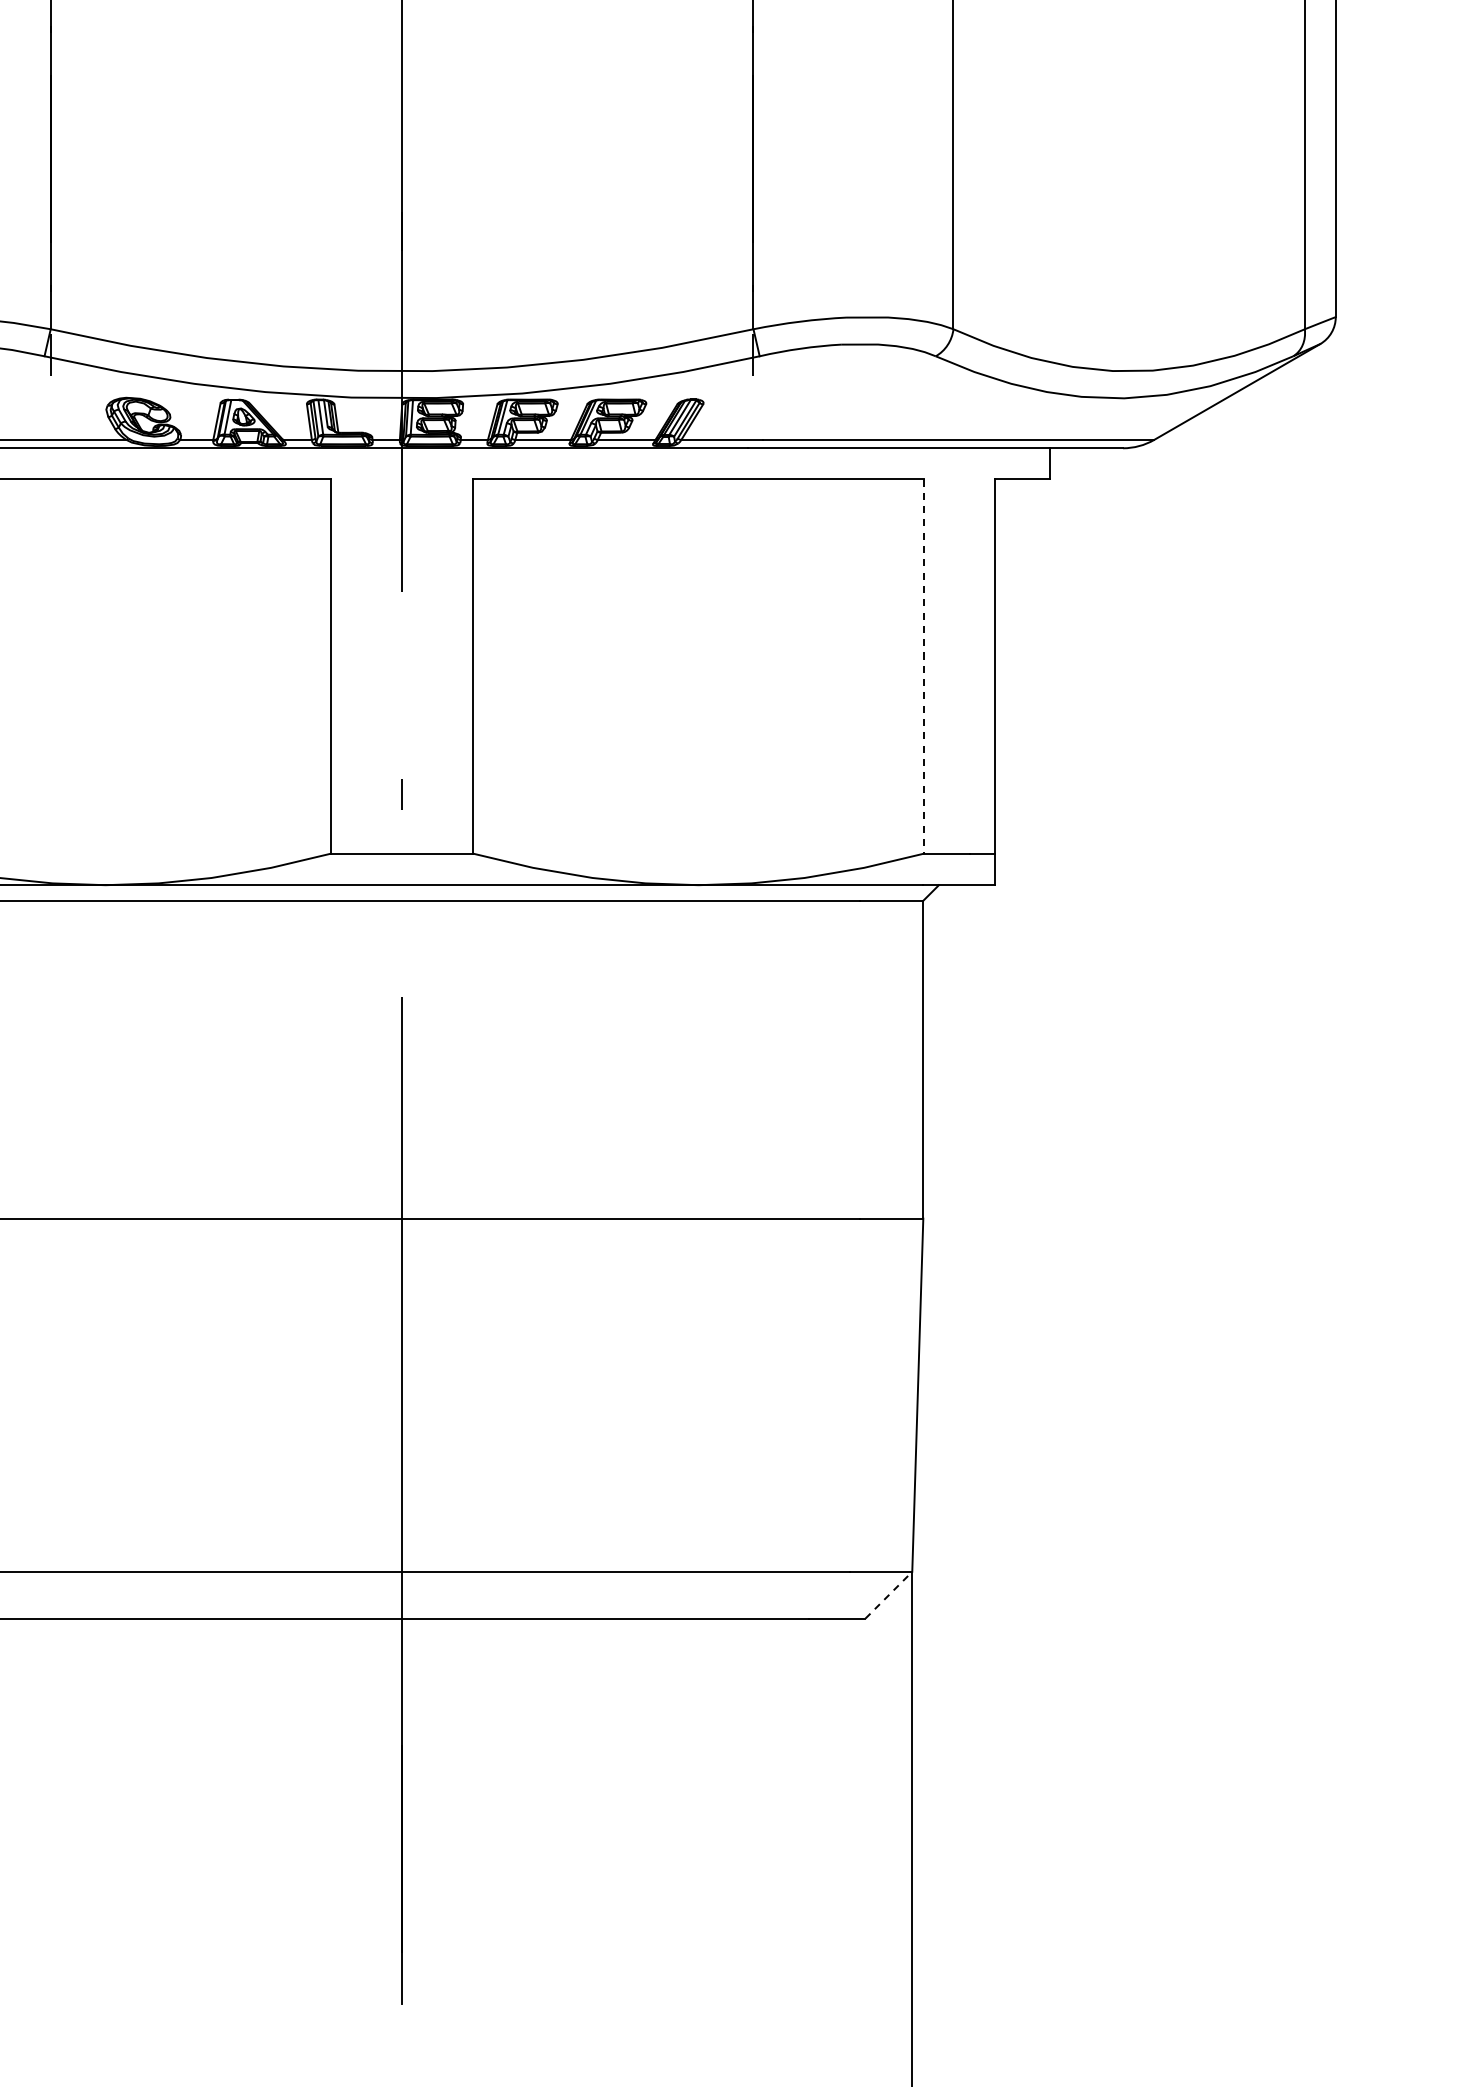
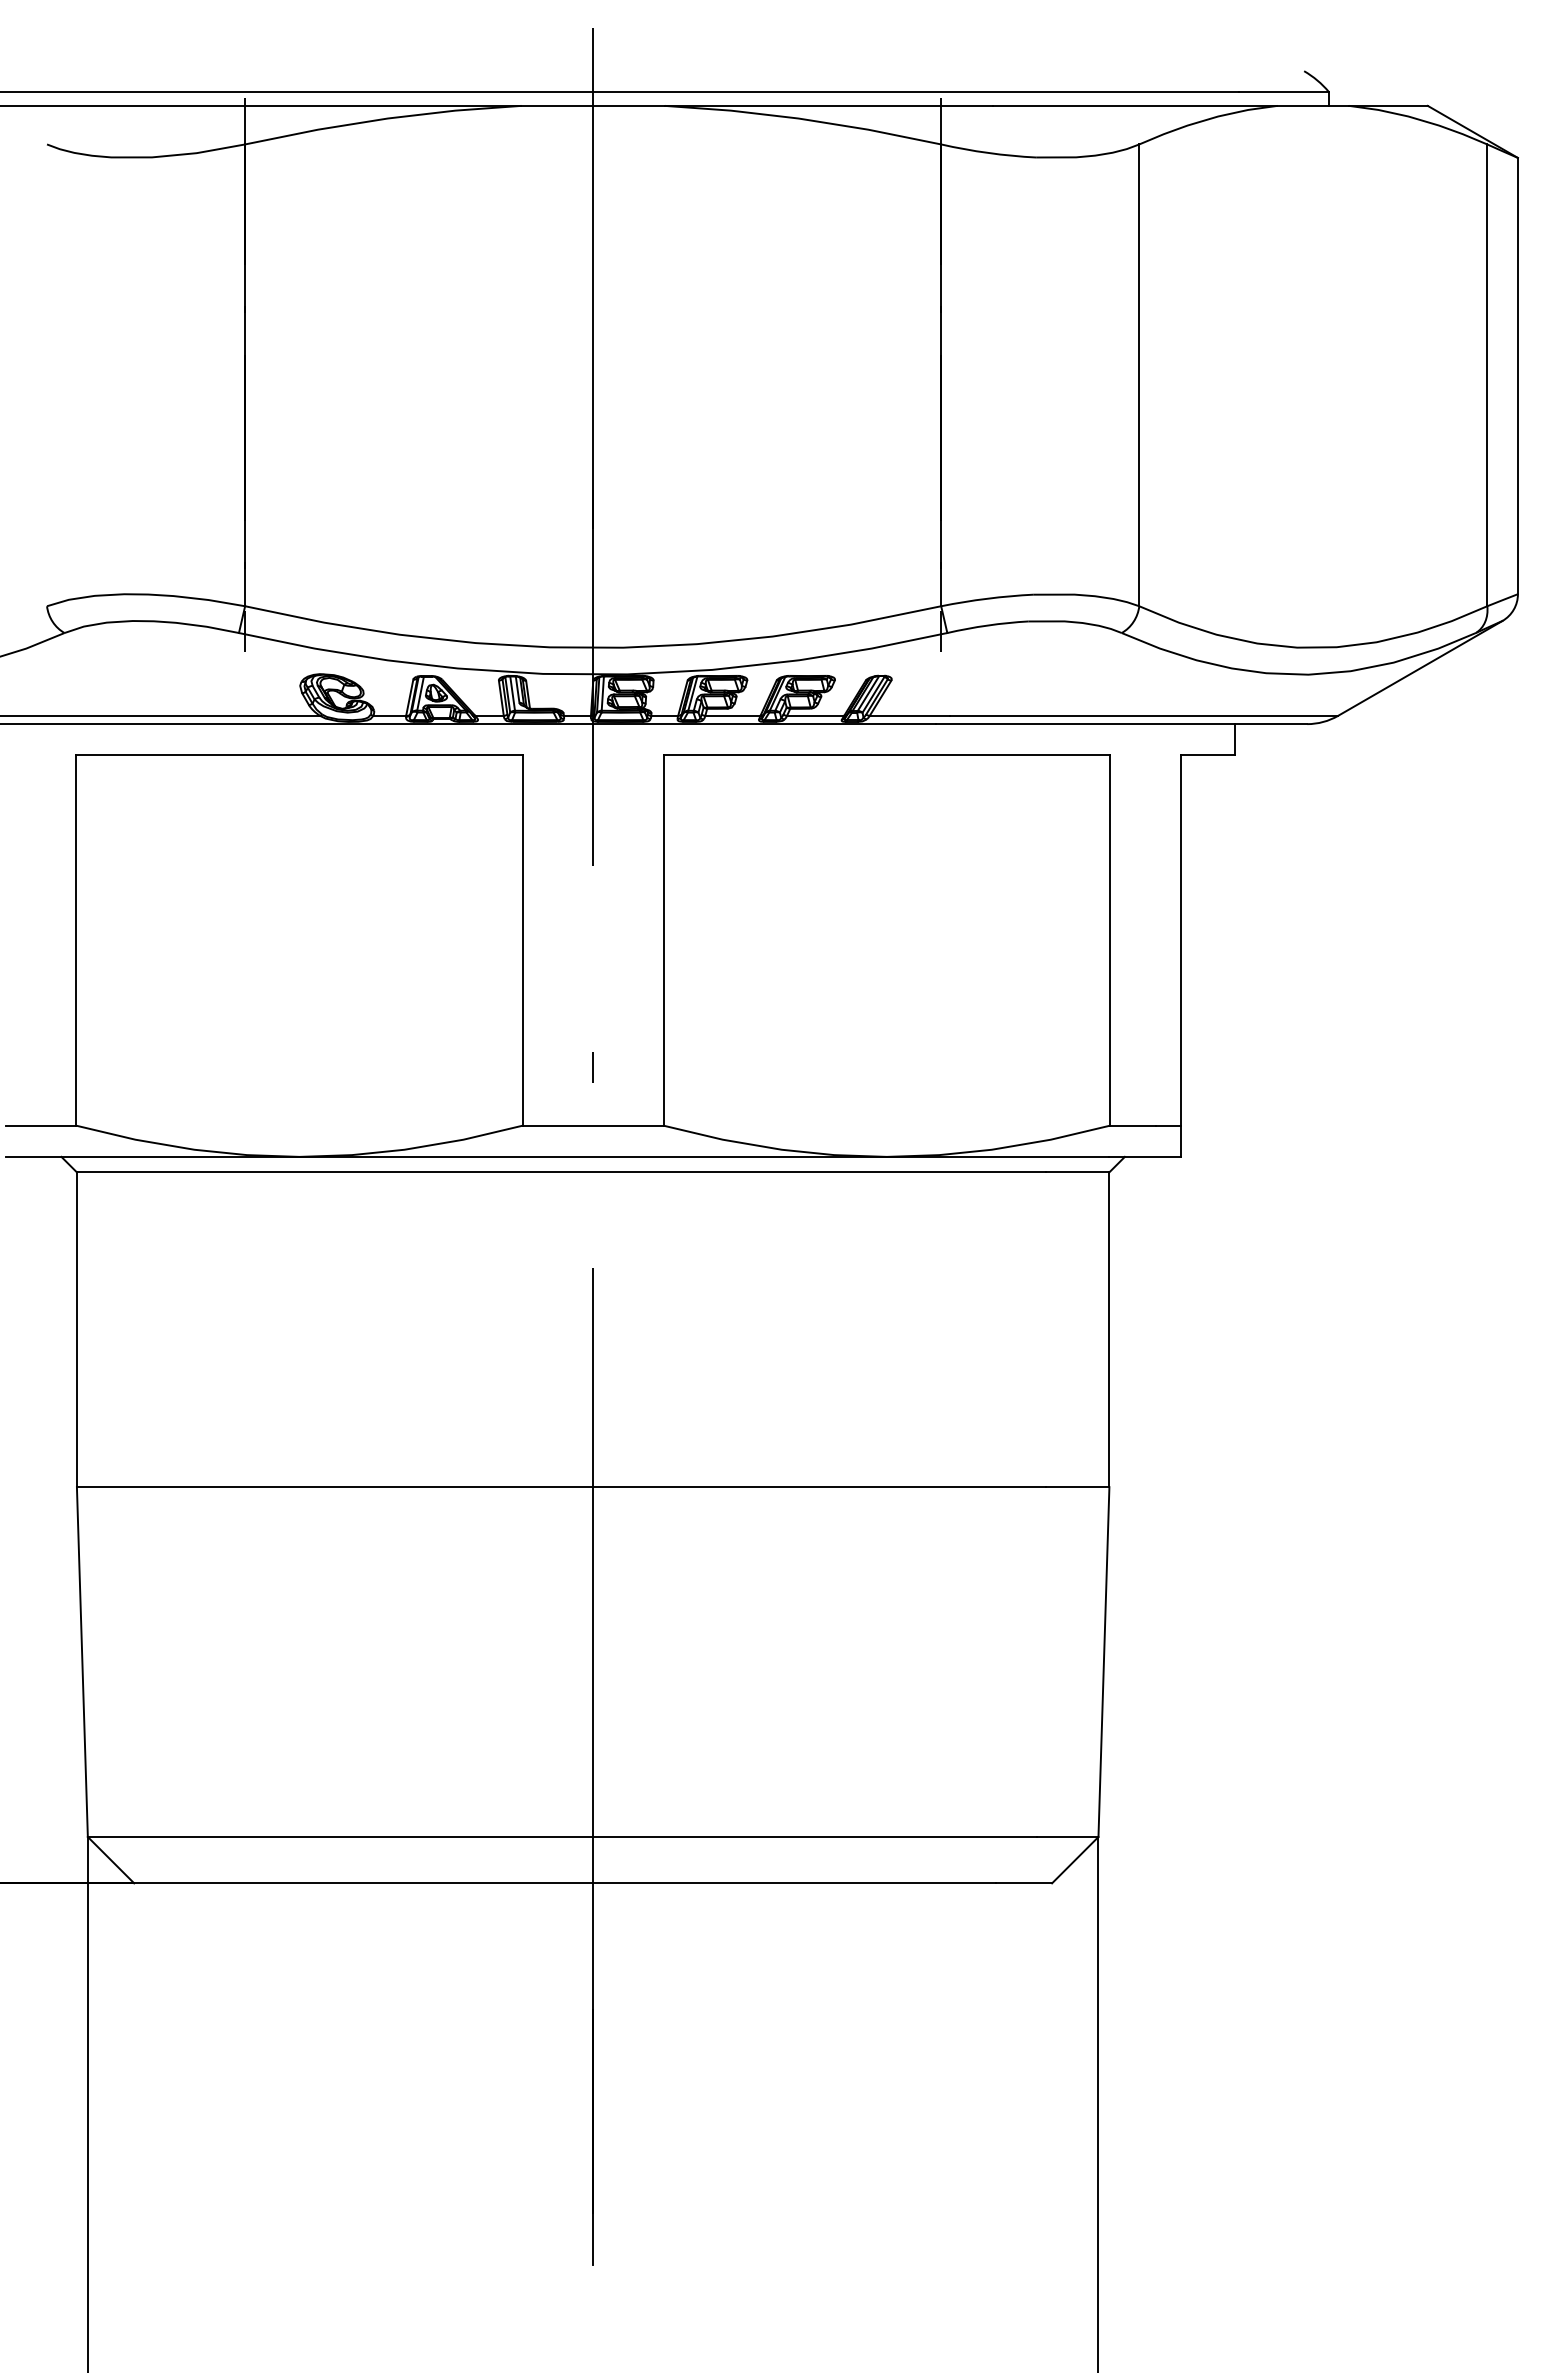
line: (924, 666) -> (1110, 940), dashed -> solid
line: (889, 1595) -> (1075, 1860), dashed -> solid

